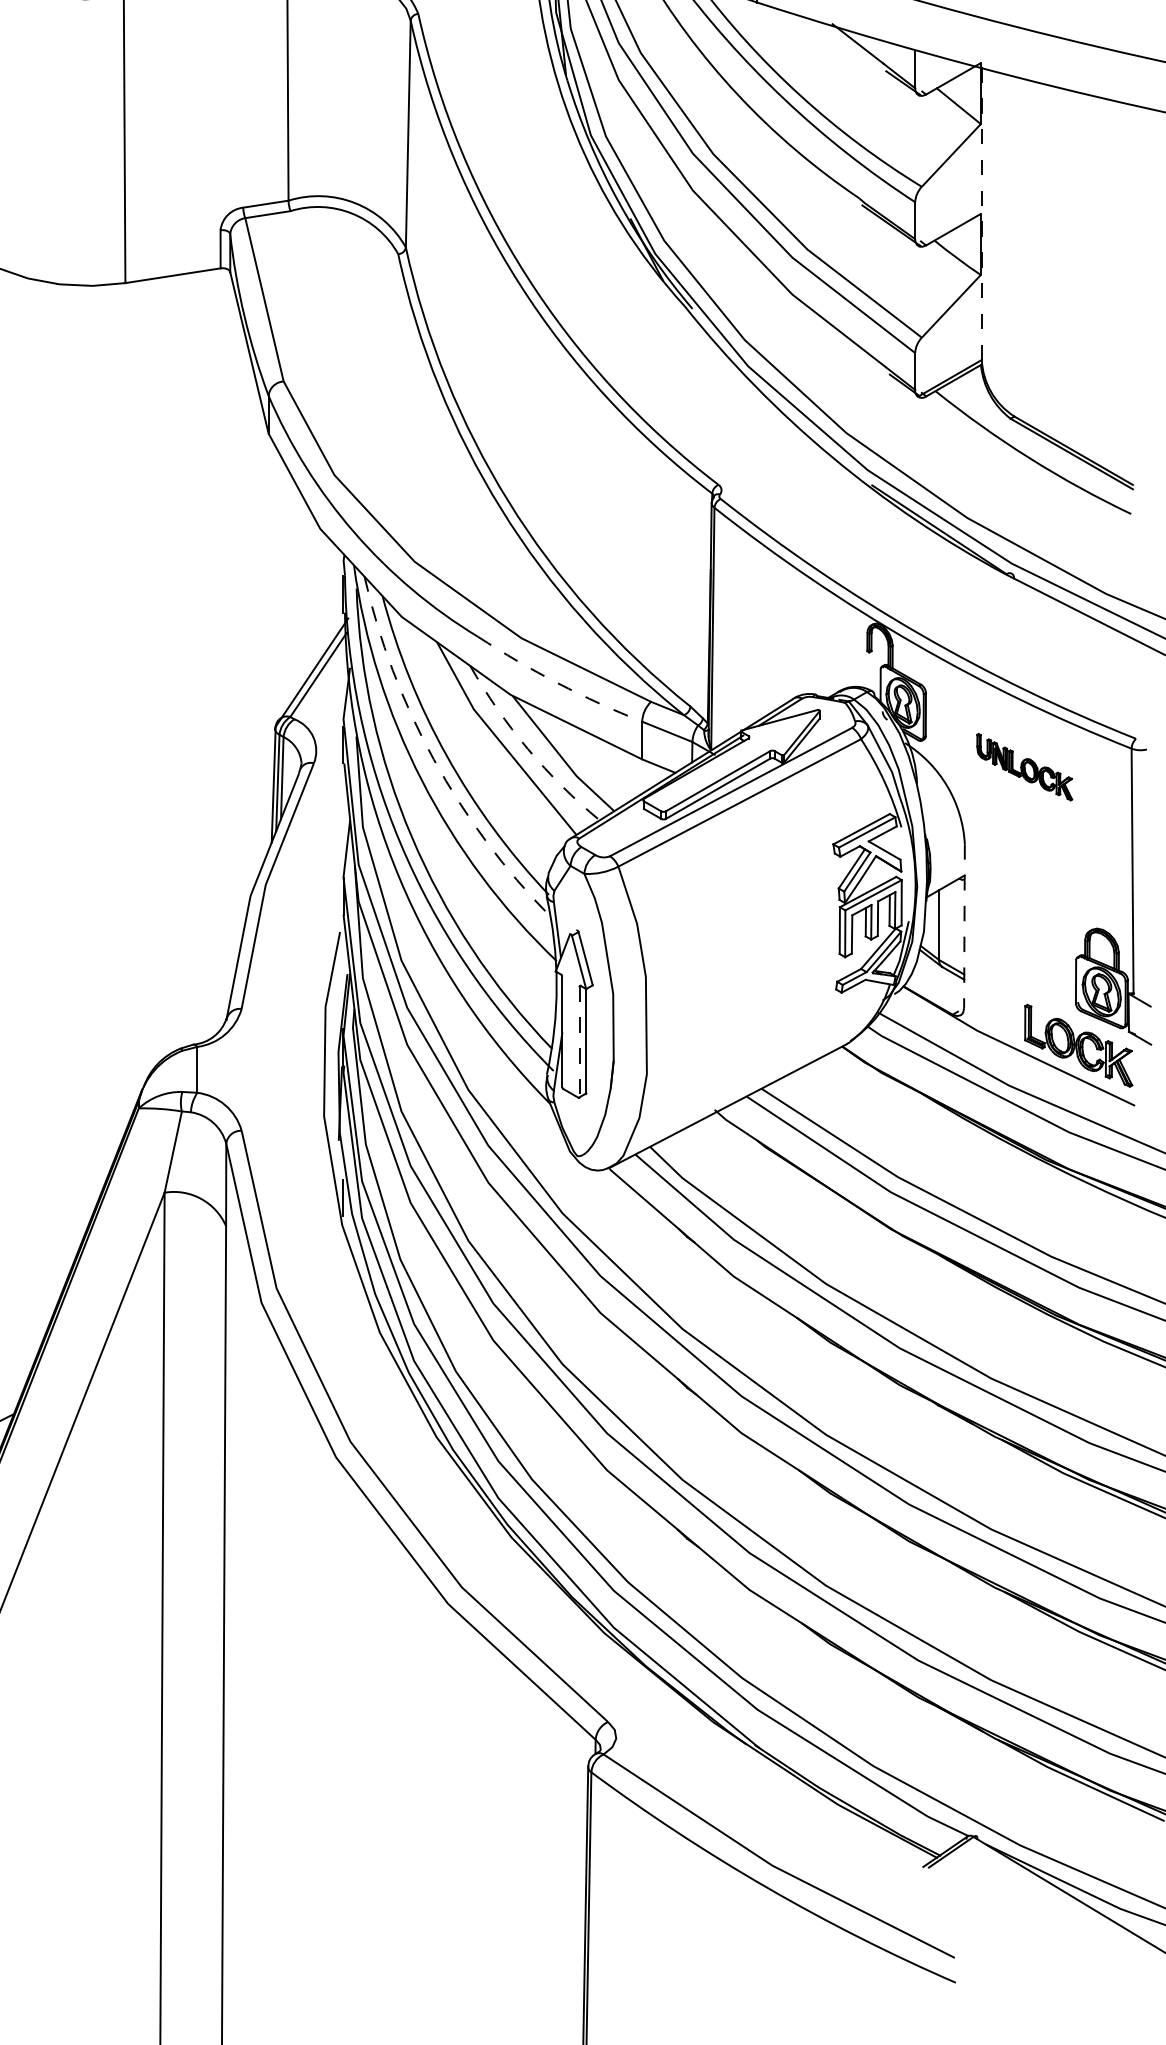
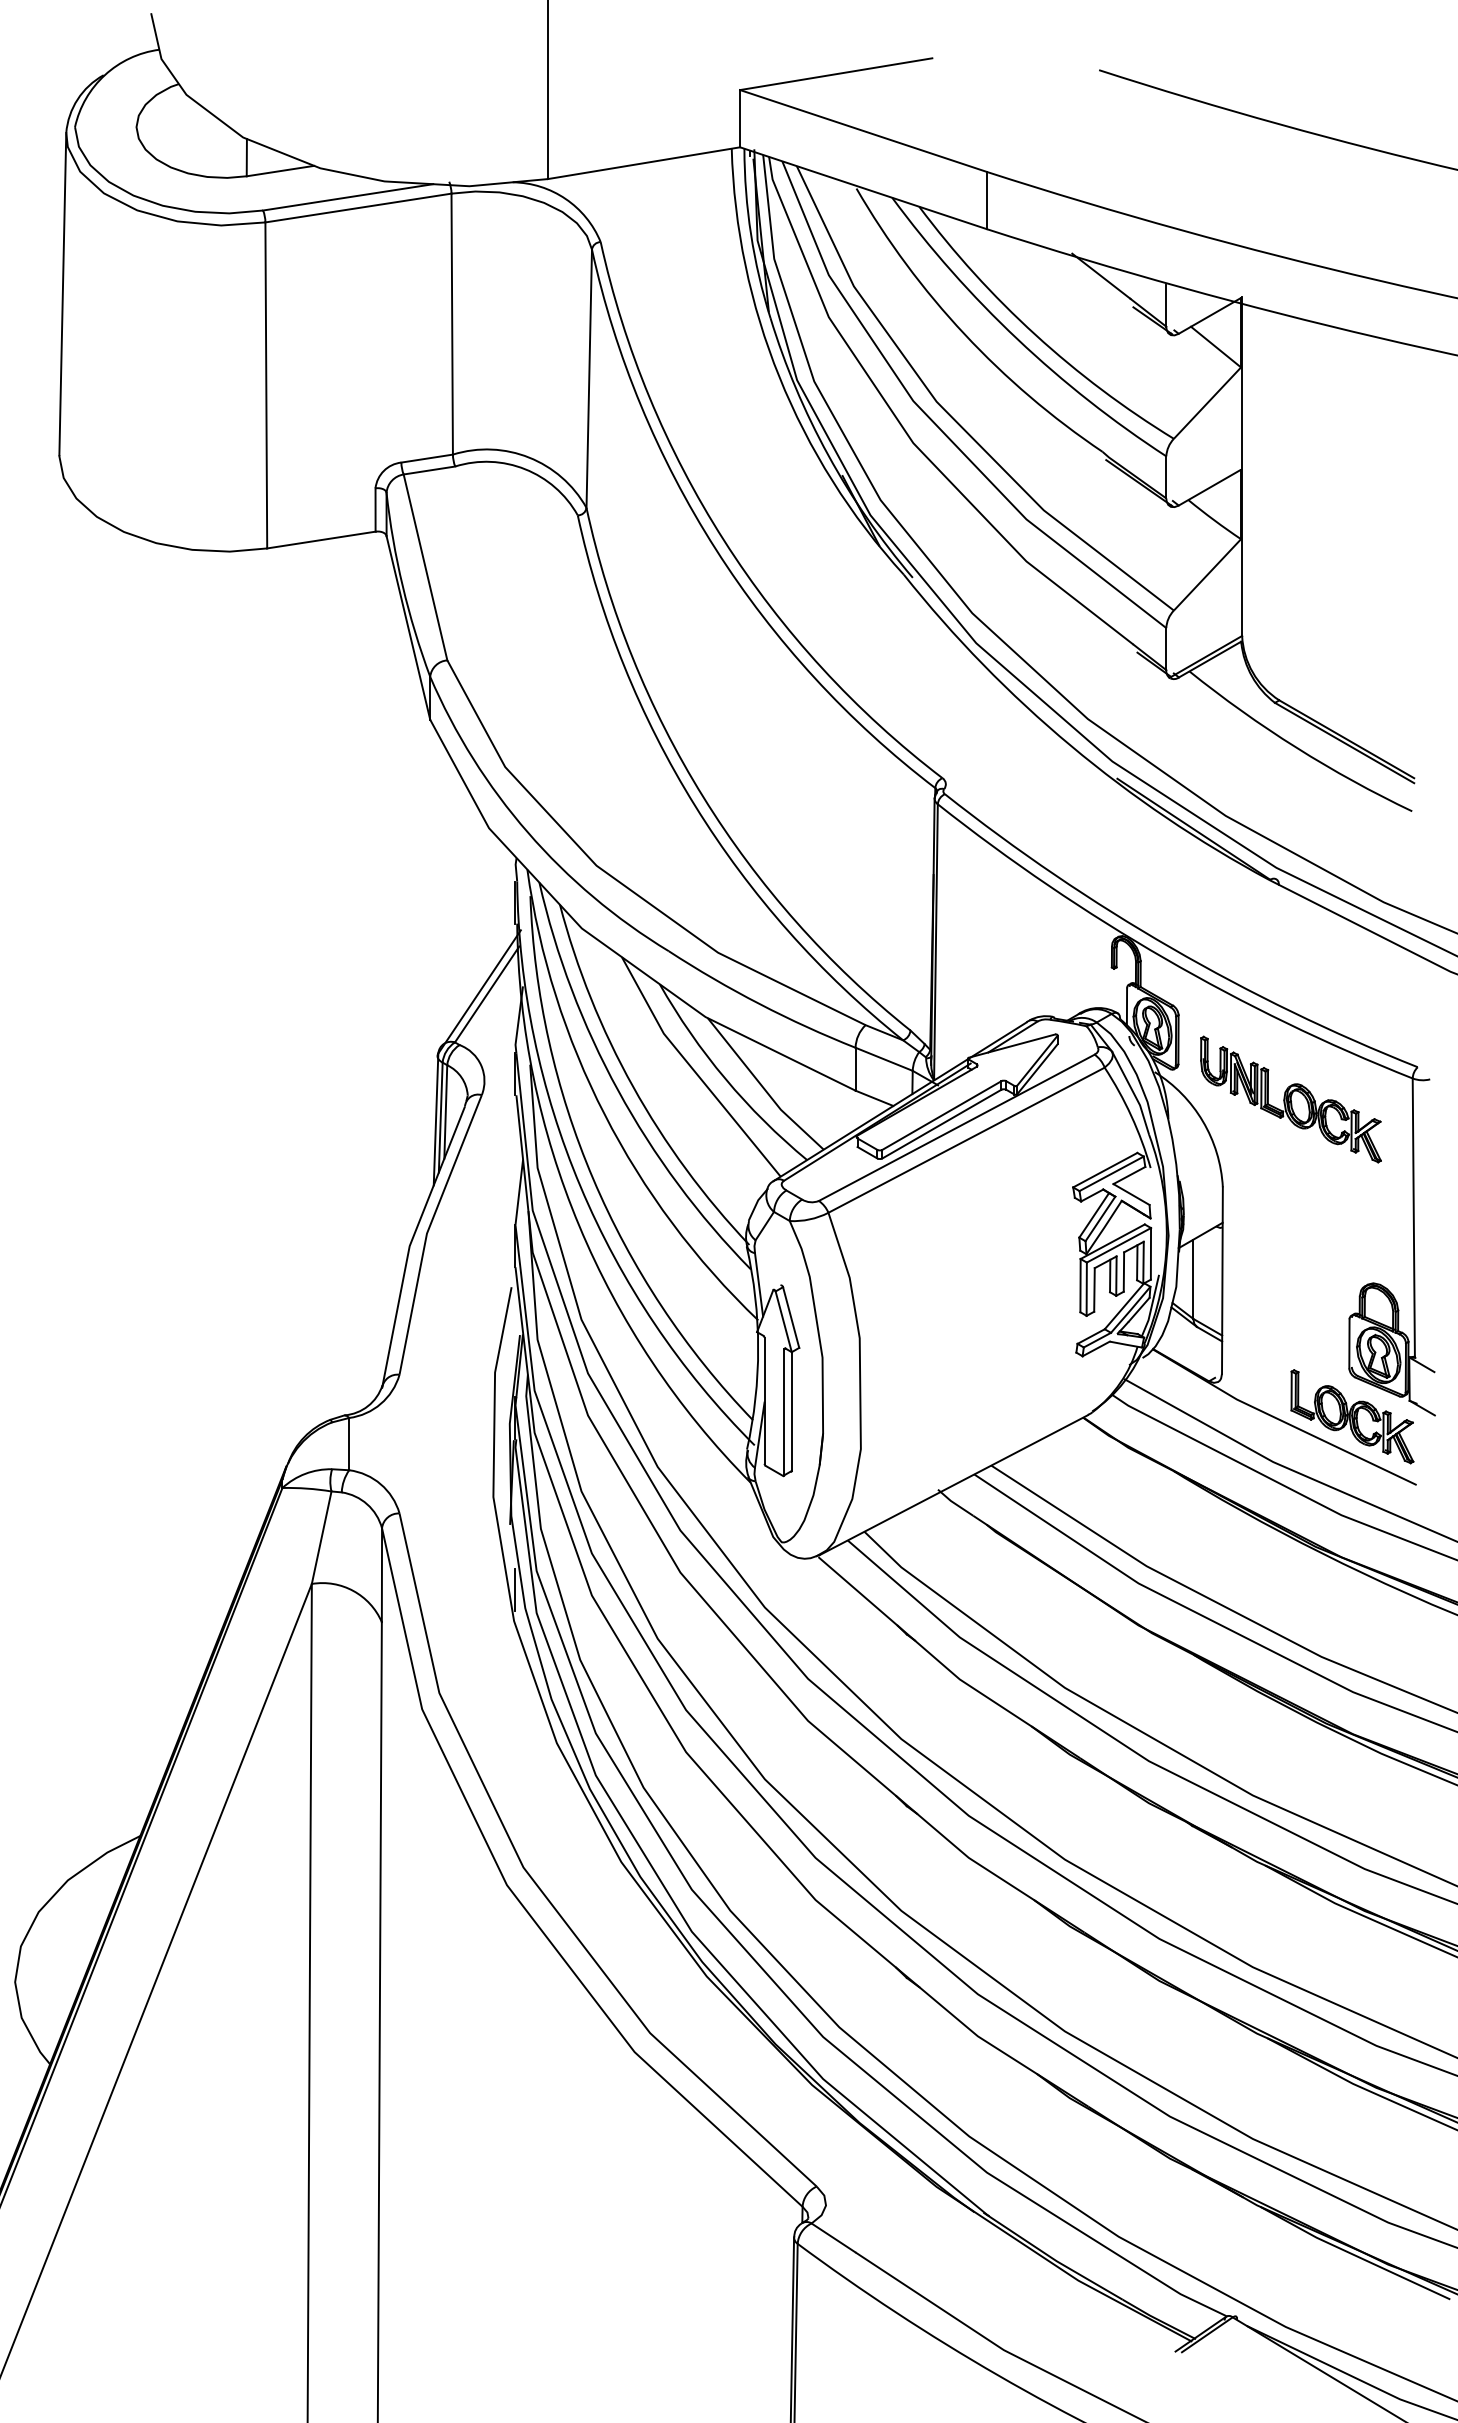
line: (982, 211) -> (1242, 466), dashed -> solid
arc: (557, 683) -> (759, 1004), dashed -> solid
arc: (527, 748) -> (725, 1078), dashed -> solid
arc: (433, 759) -> (618, 1090), dashed -> solid
part: (1024, 767) -> (1290, 1099), size x1.67
line: (964, 927) -> (1222, 1281), dashed -> solid
line: (579, 1042) -> (784, 1412), dashed -> solid

